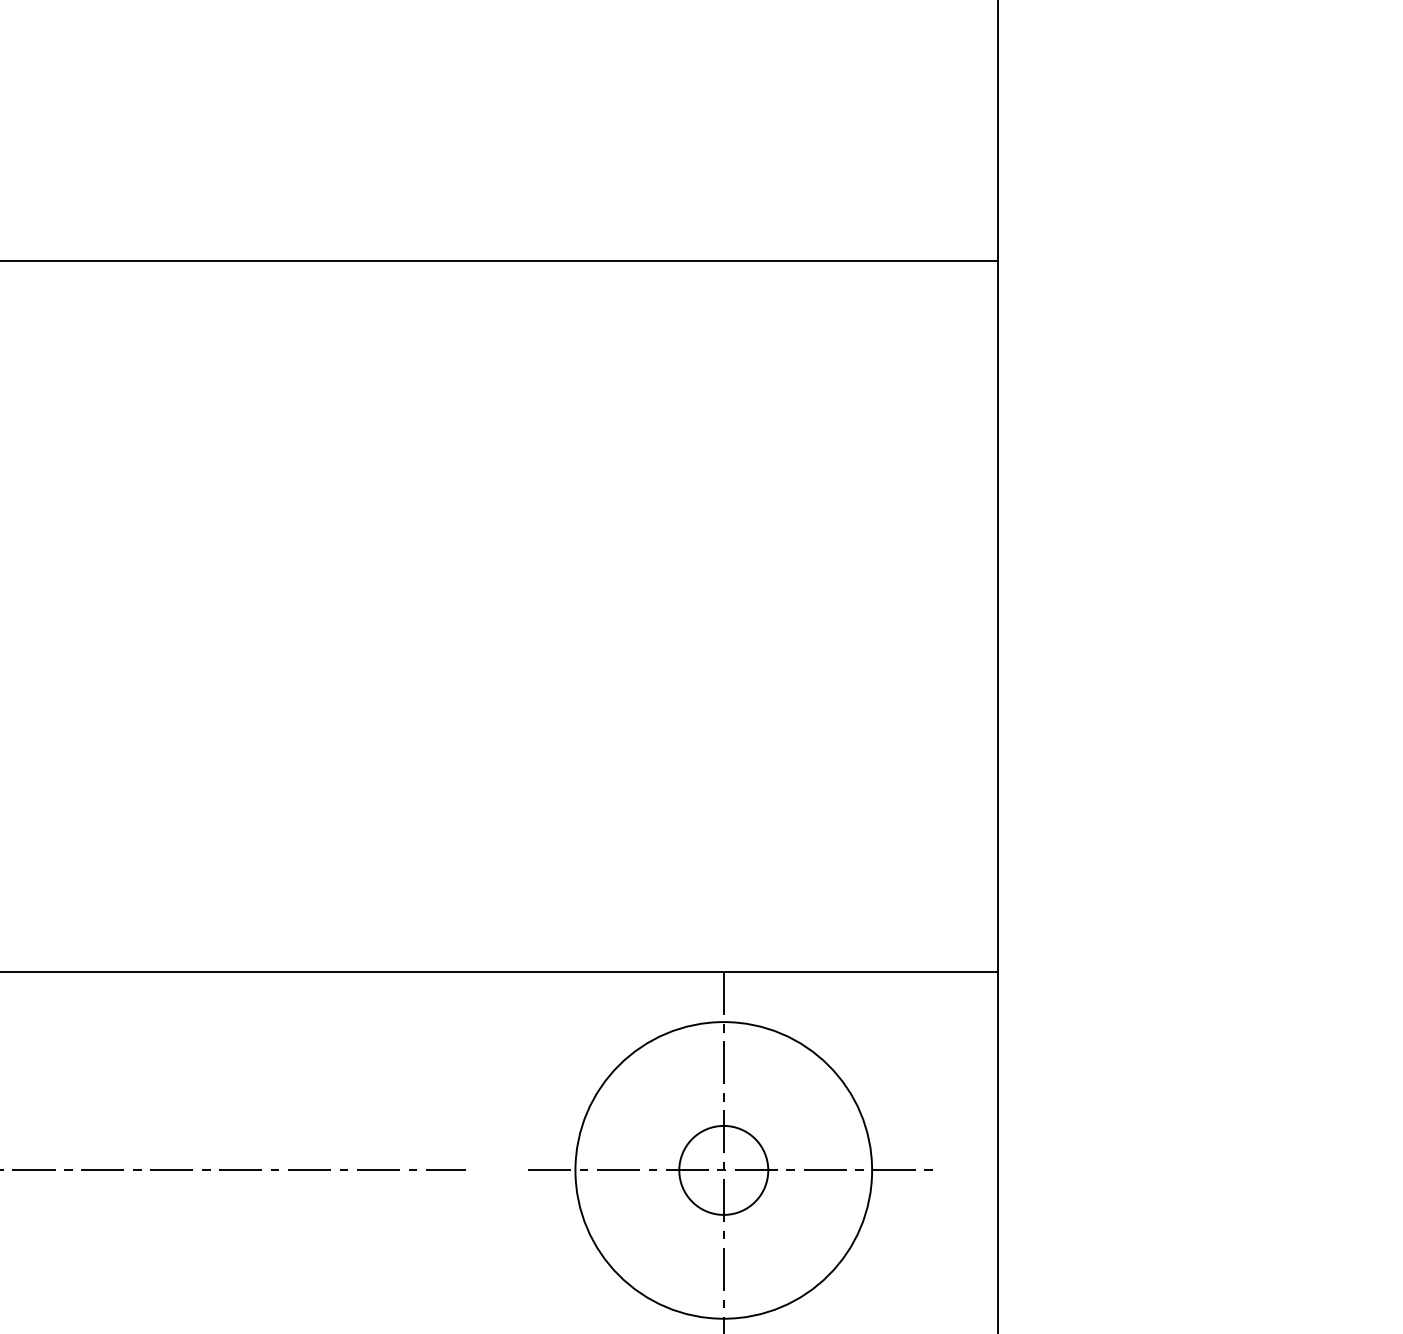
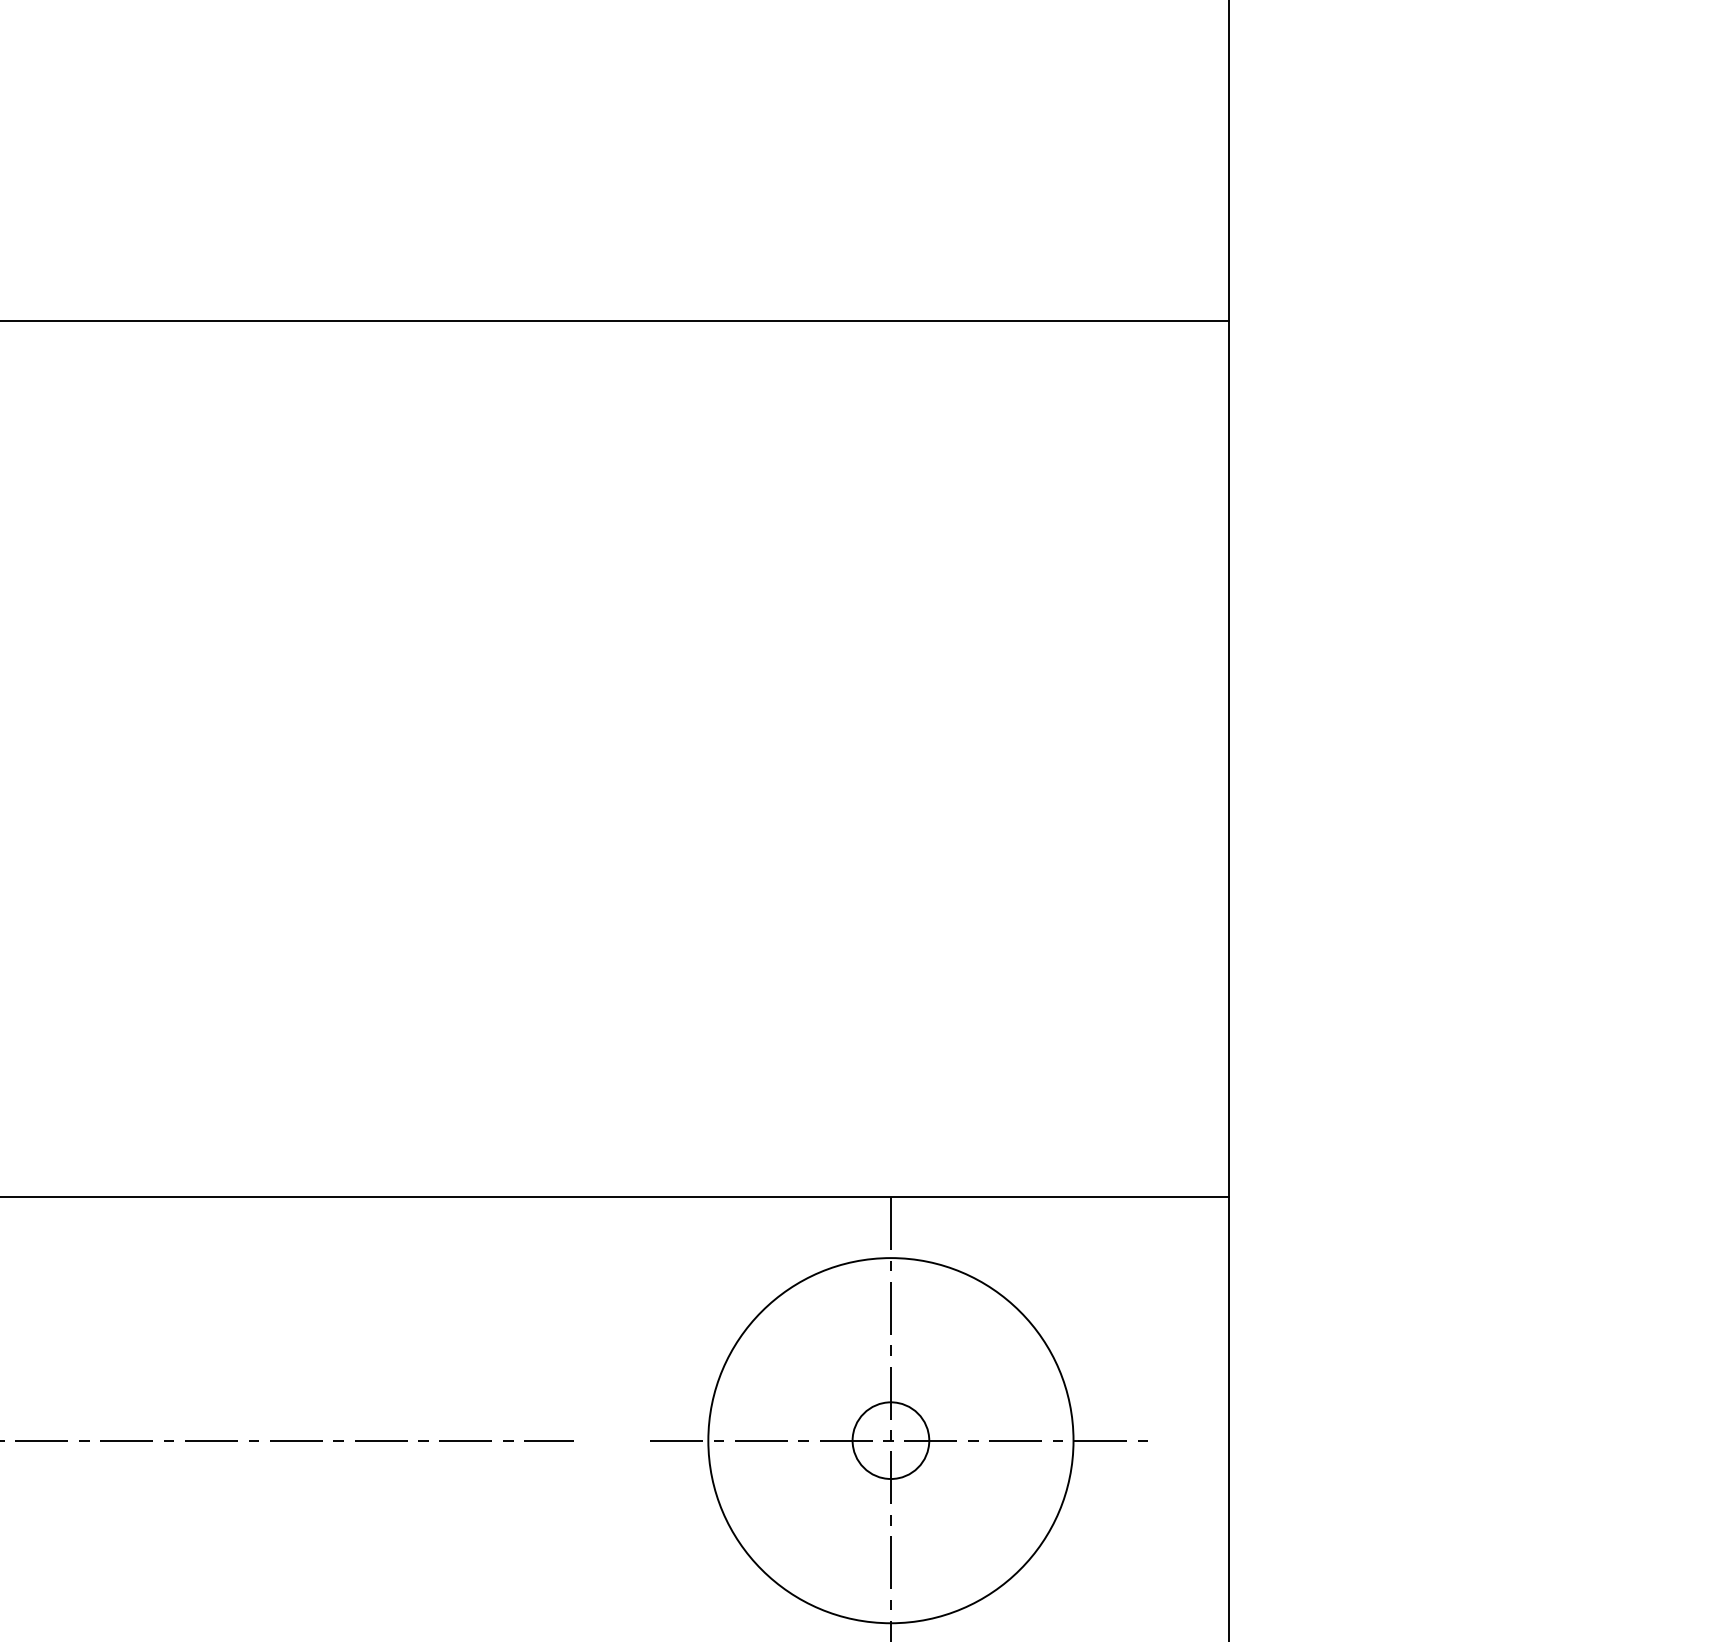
circle: (723, 1170) -> (890, 1440), size x0.7

